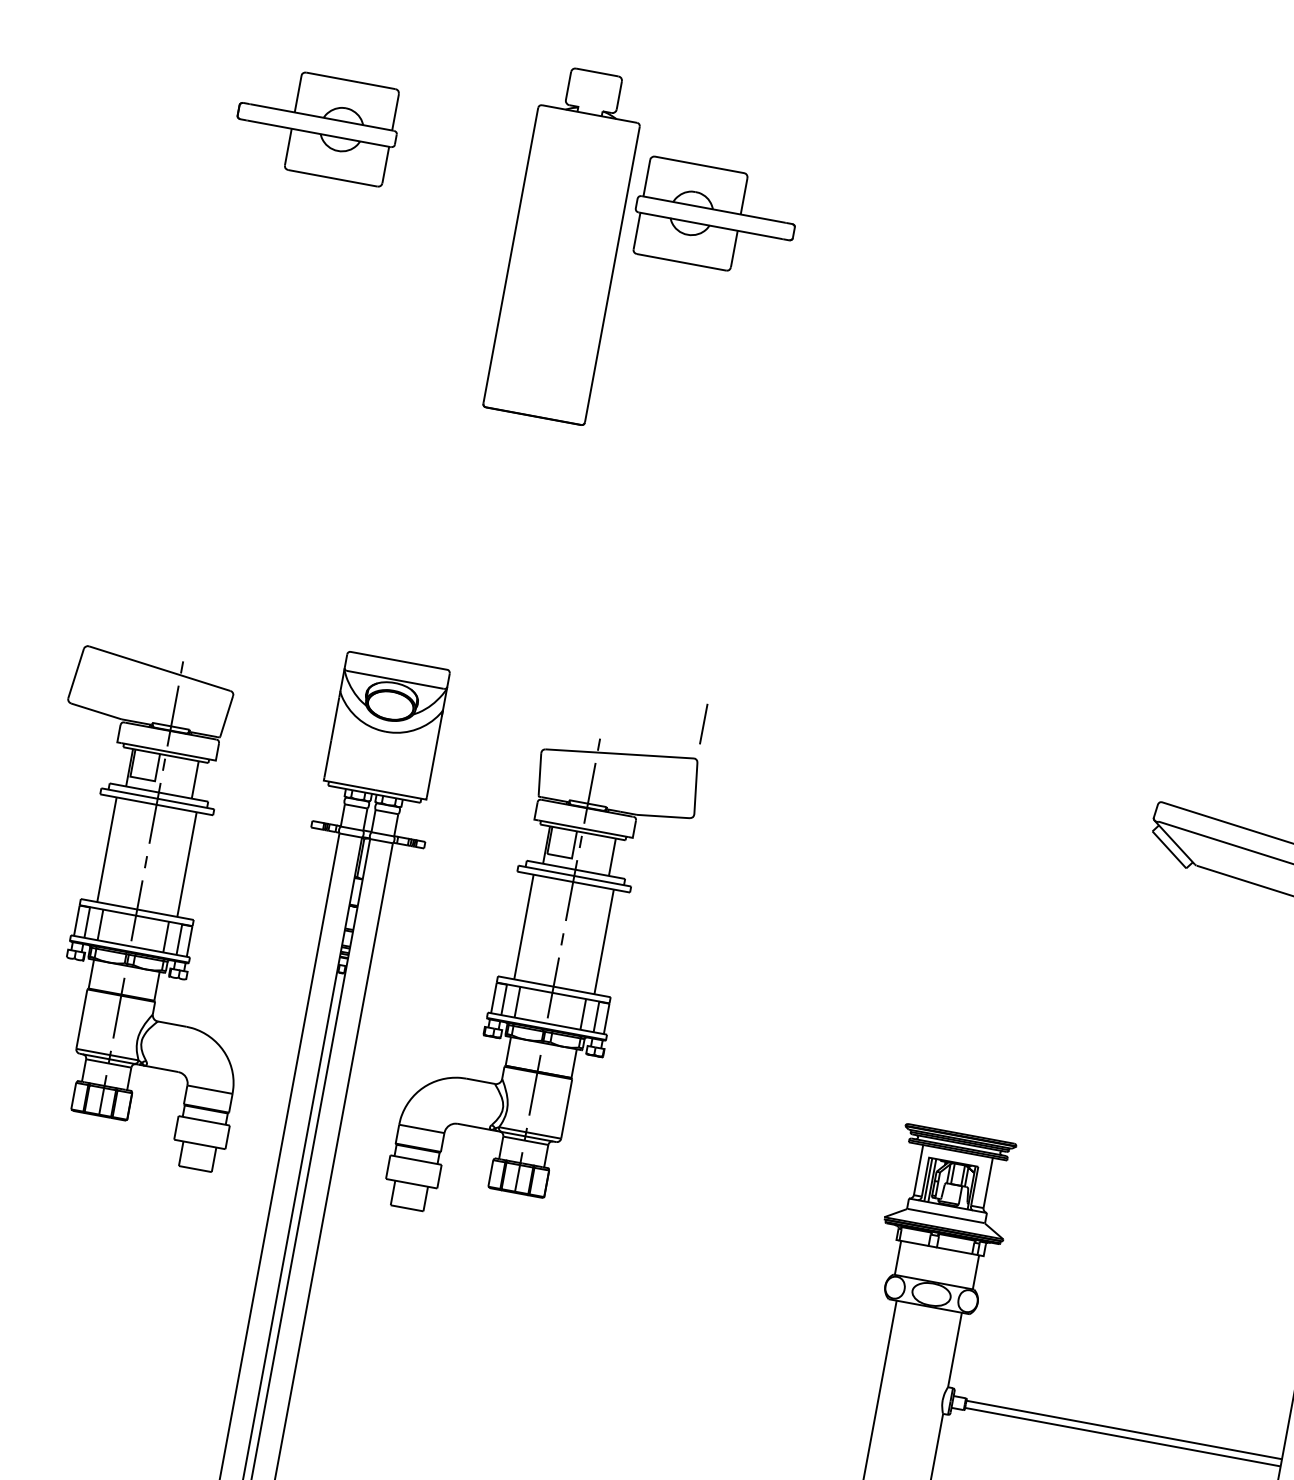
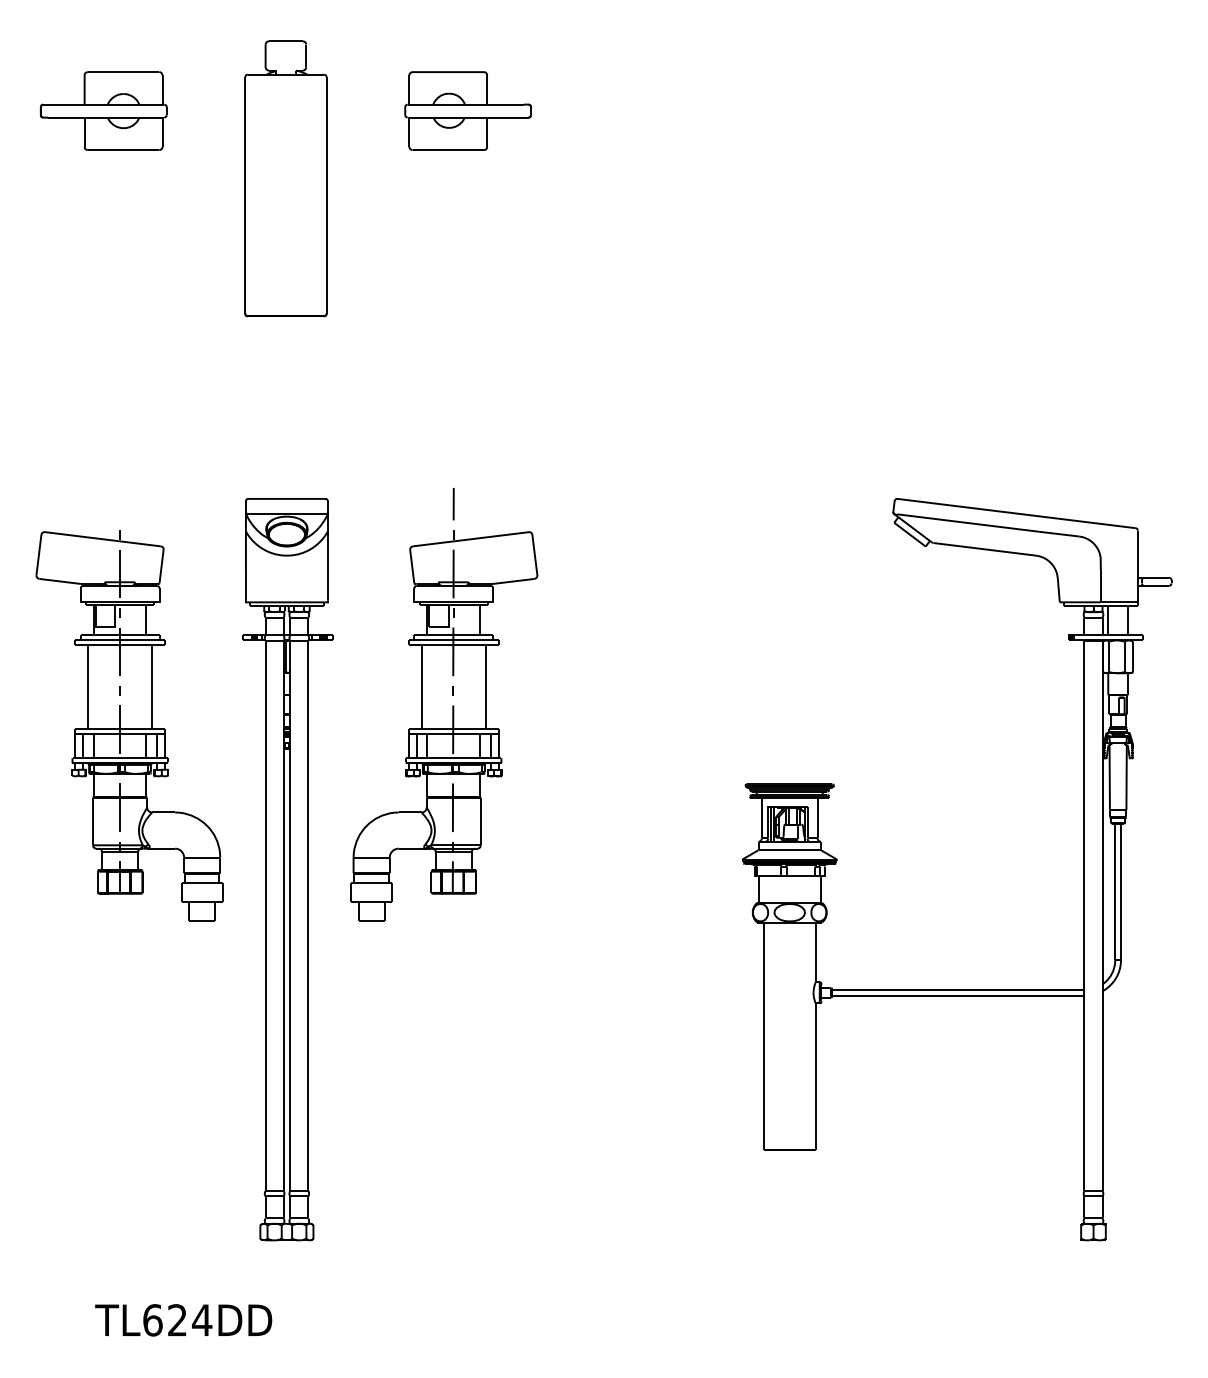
part: (316, 124) -> (103, 110), moved
part: (564, 243) -> (285, 178), moved
line: (703, 724) -> (453, 504), moved

